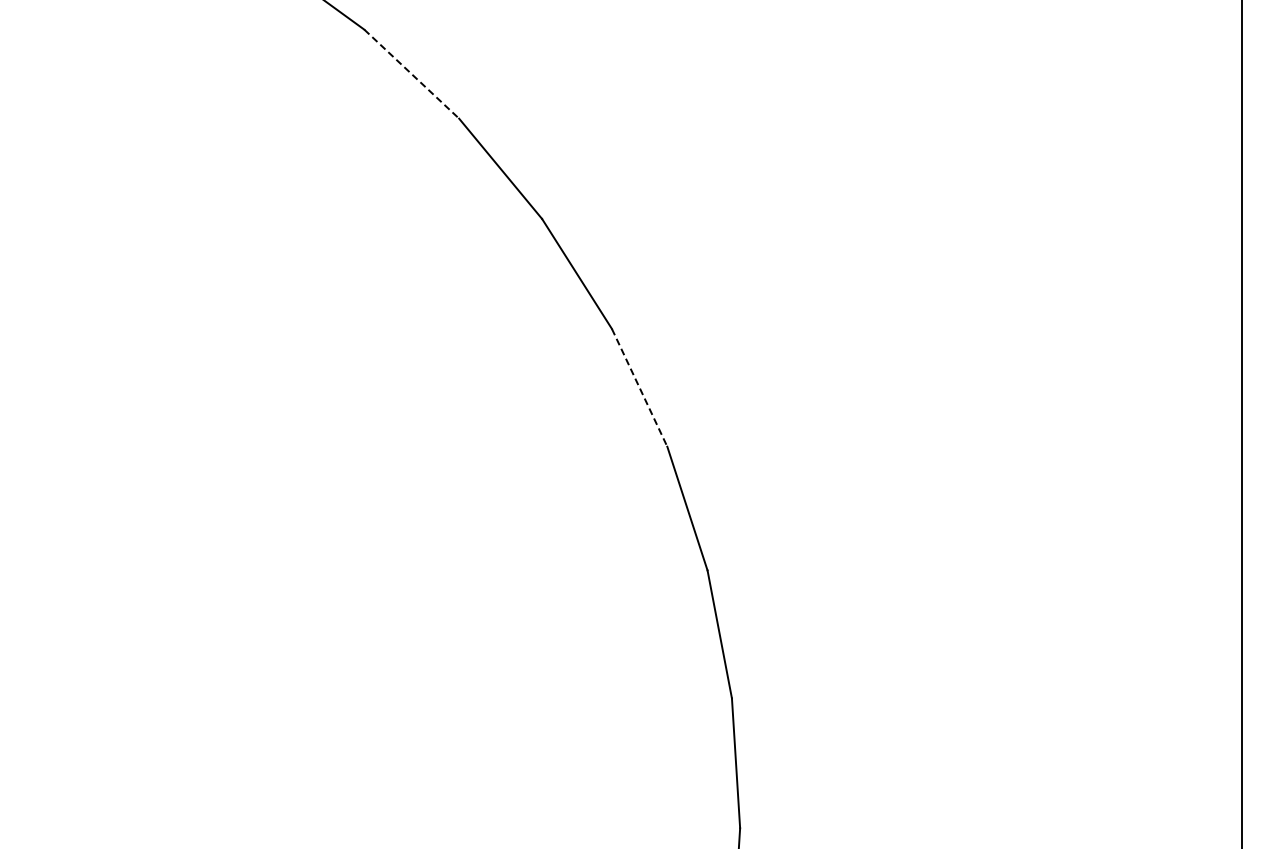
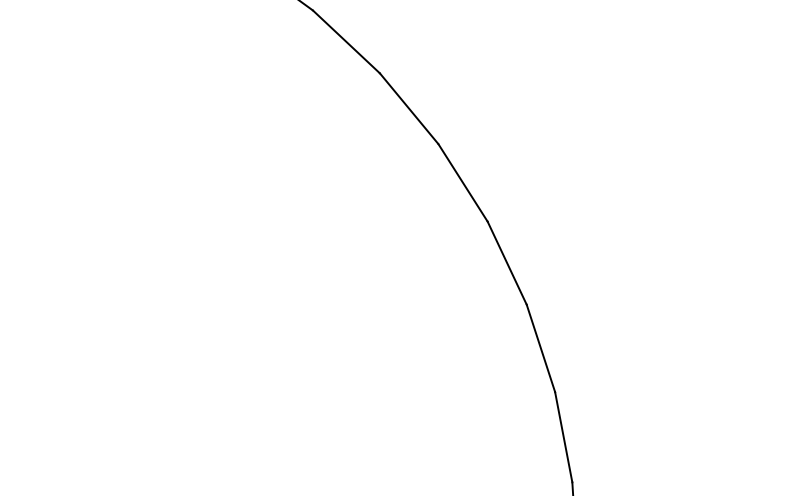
line: (412, 74) -> (346, 42), dashed -> solid
line: (639, 388) -> (507, 263), dashed -> solid

